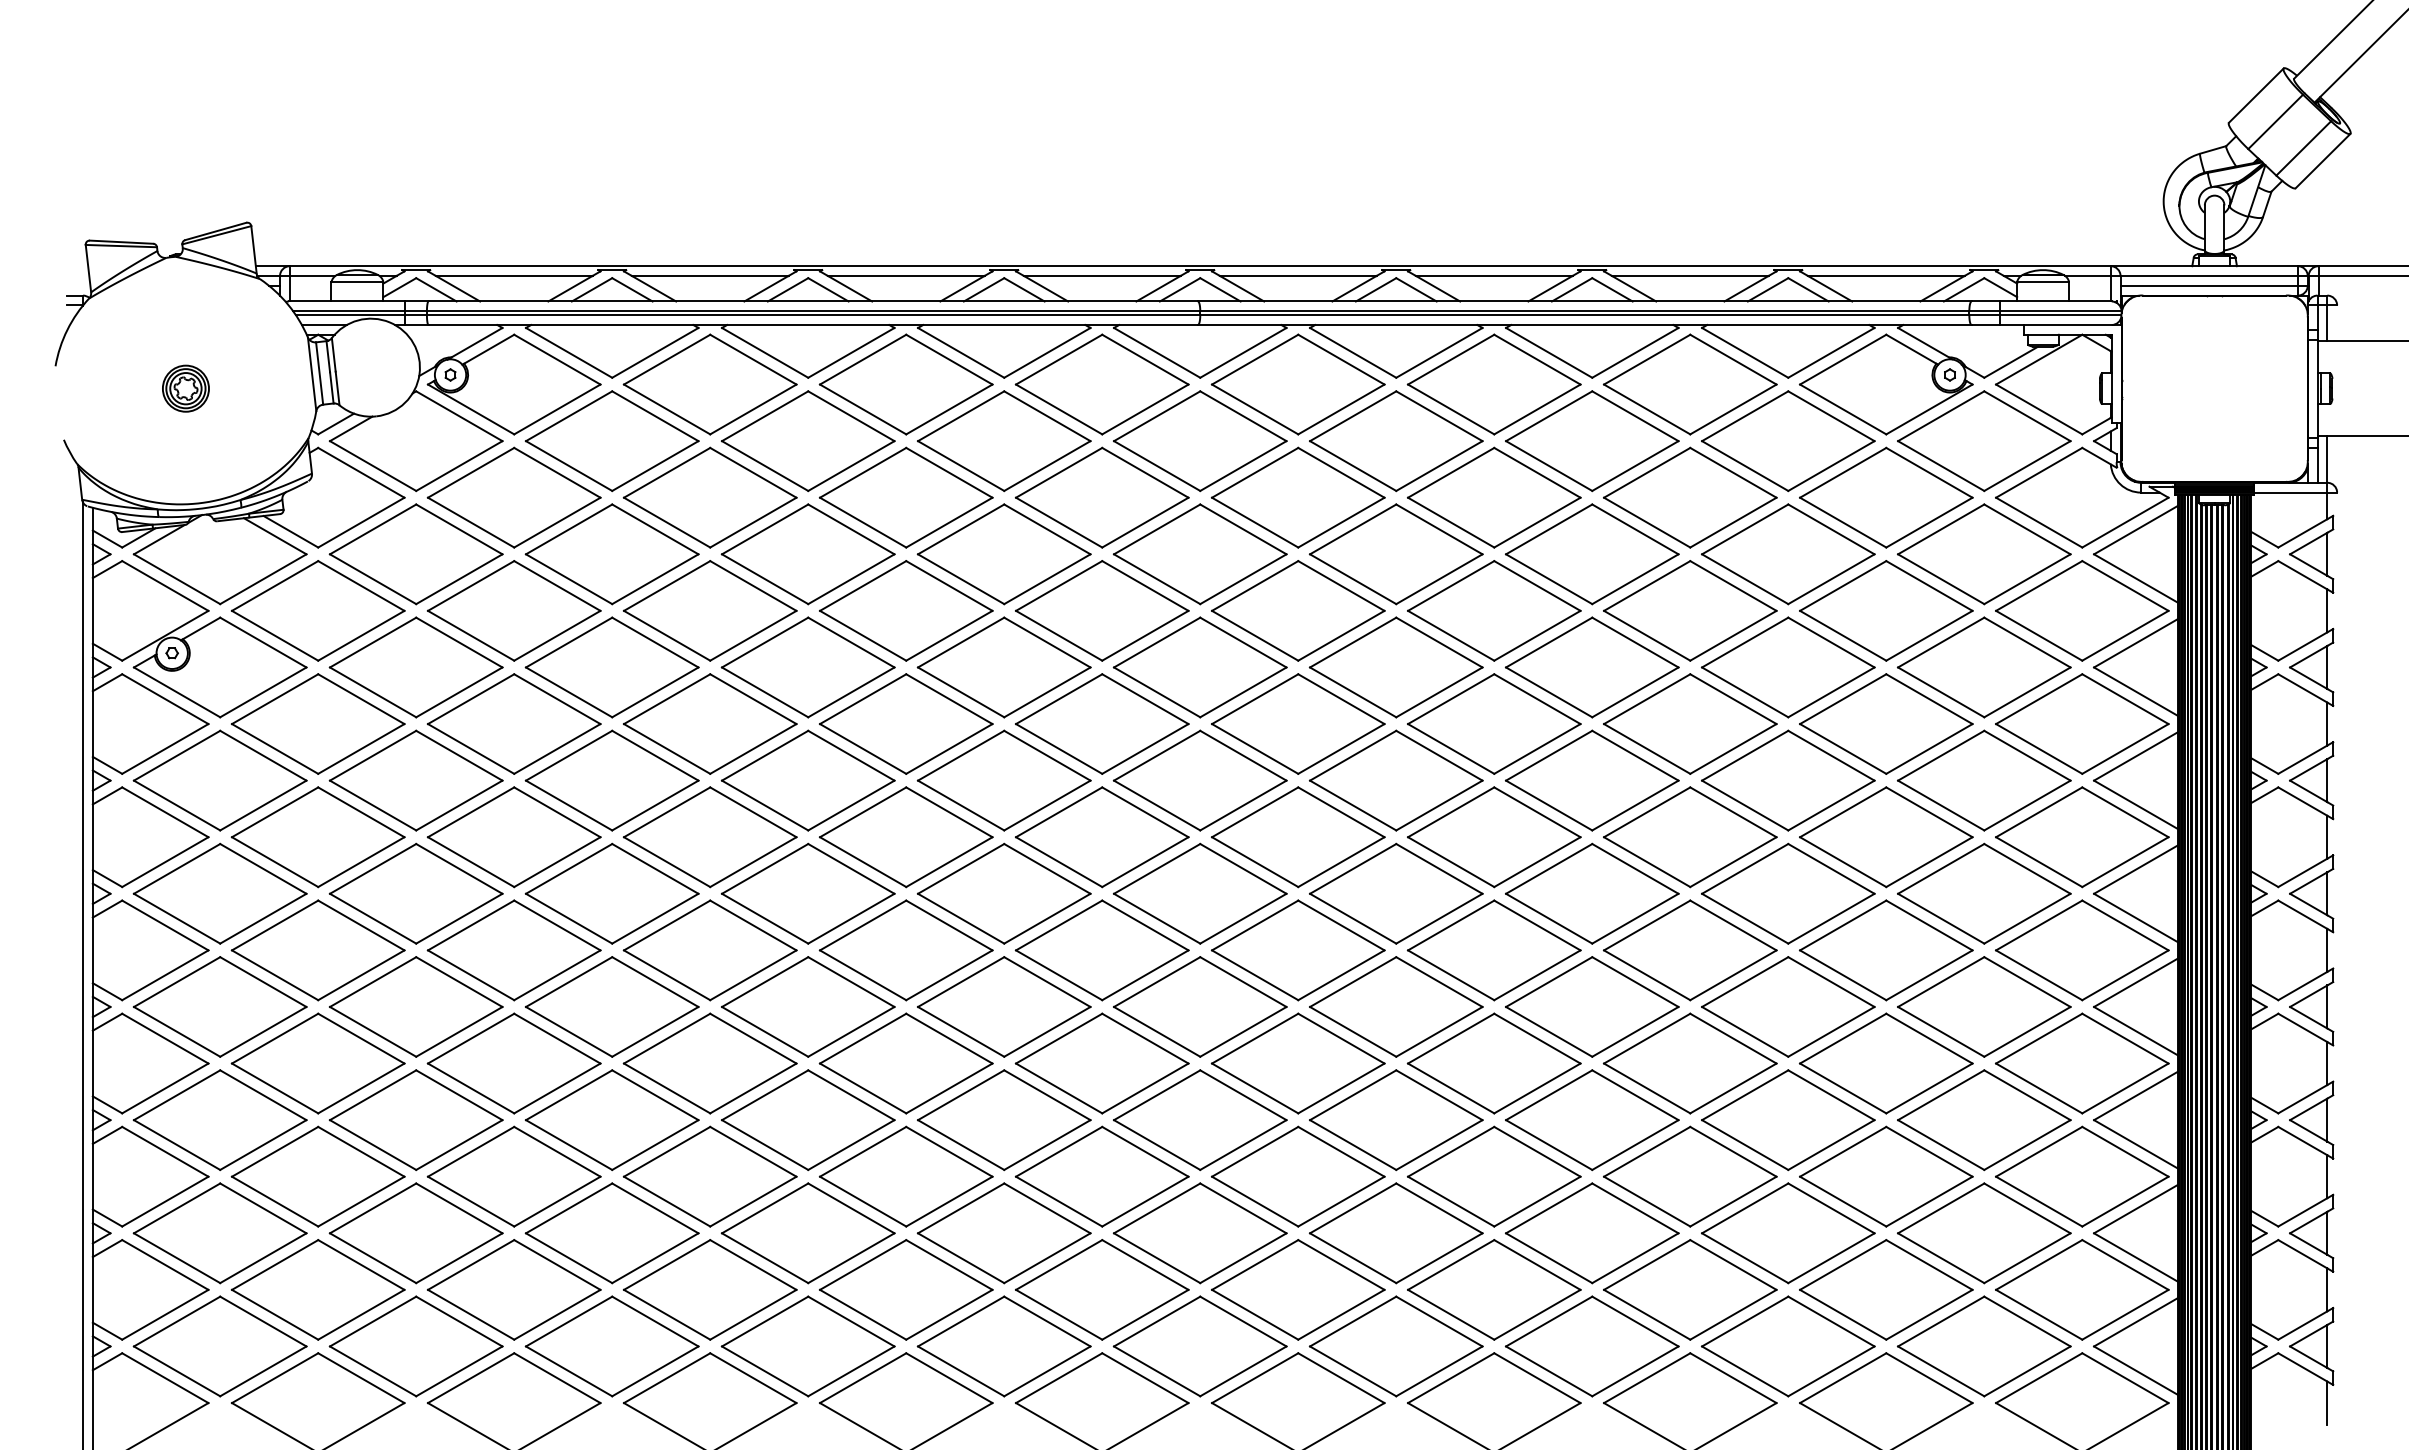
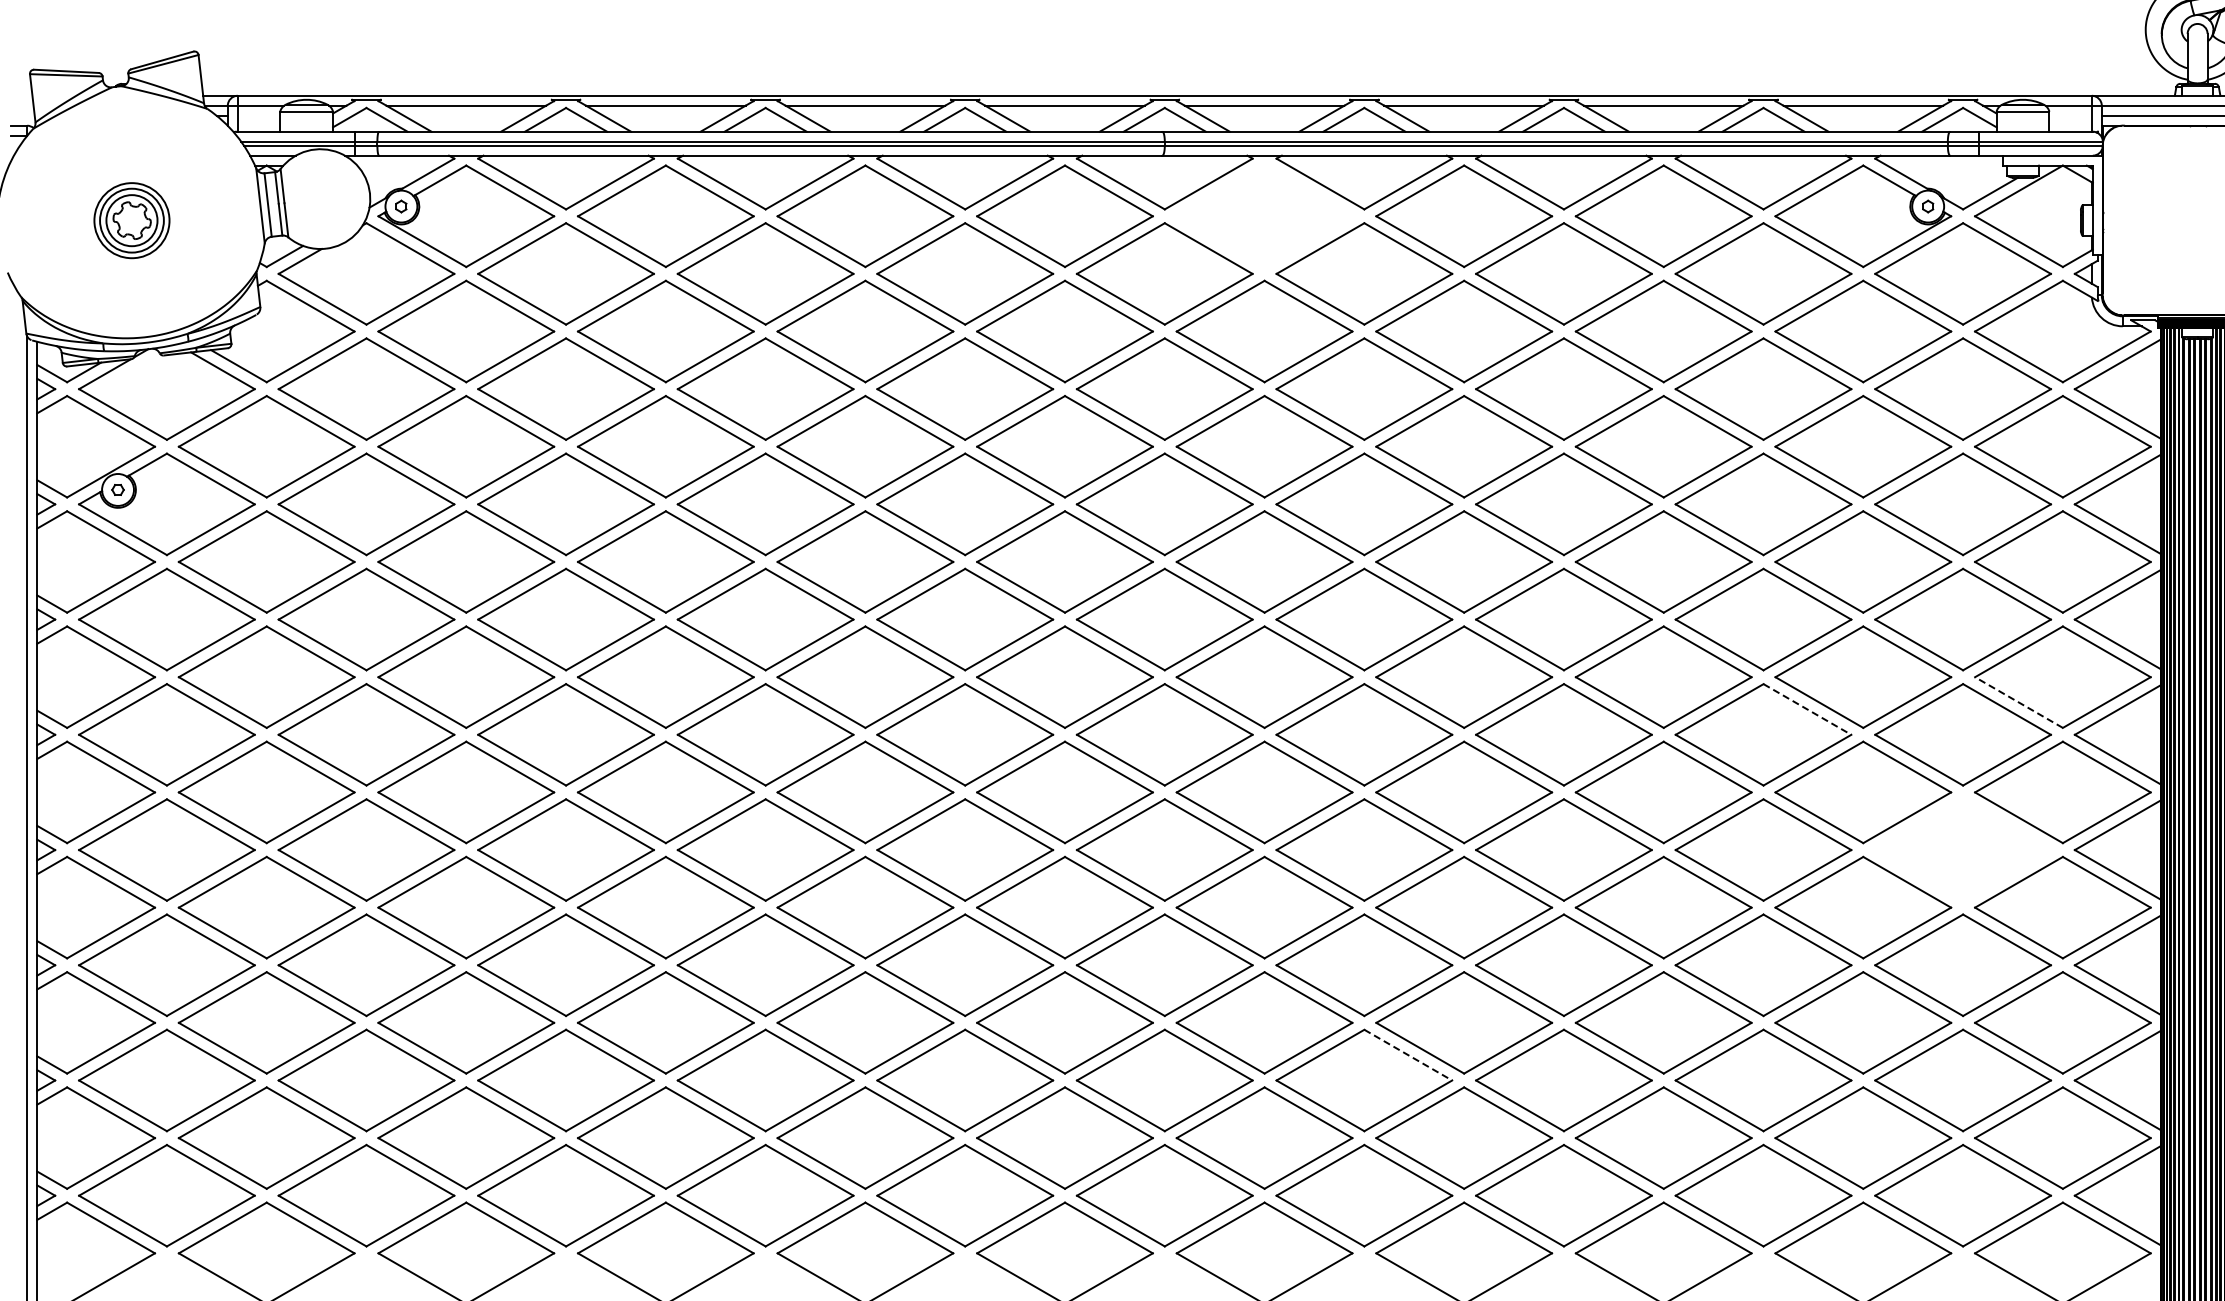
part: (1297, 384) -> (1263, 216), removed
part: (185, 388) -> (131, 220), size x1.6
line: (2039, 862) -> (2019, 702), solid -> dashed
line: (1831, 868) -> (1807, 709), solid -> dashed
part: (1984, 1006) -> (1963, 849), removed
line: (1439, 1208) -> (1408, 1055), solid -> dashed

